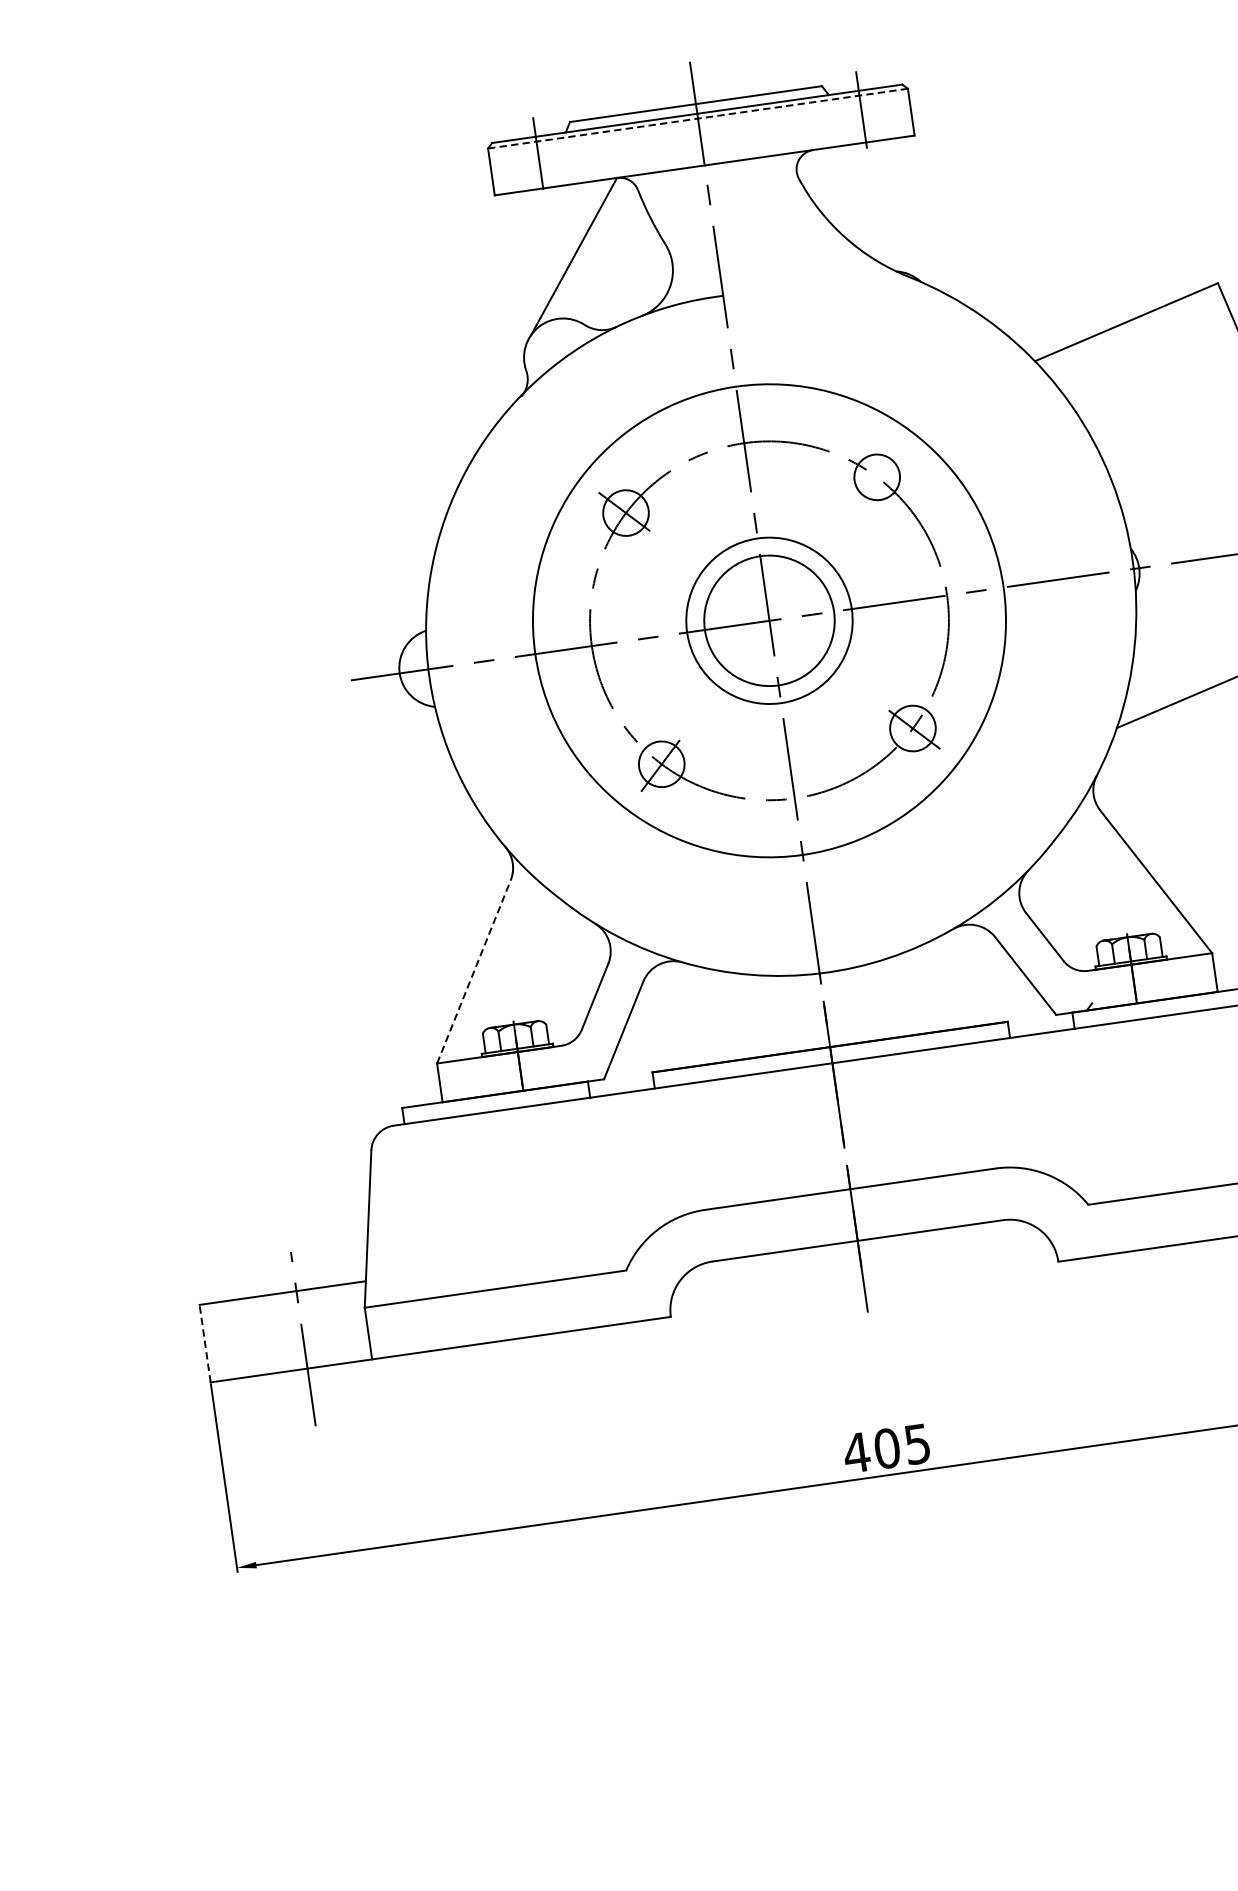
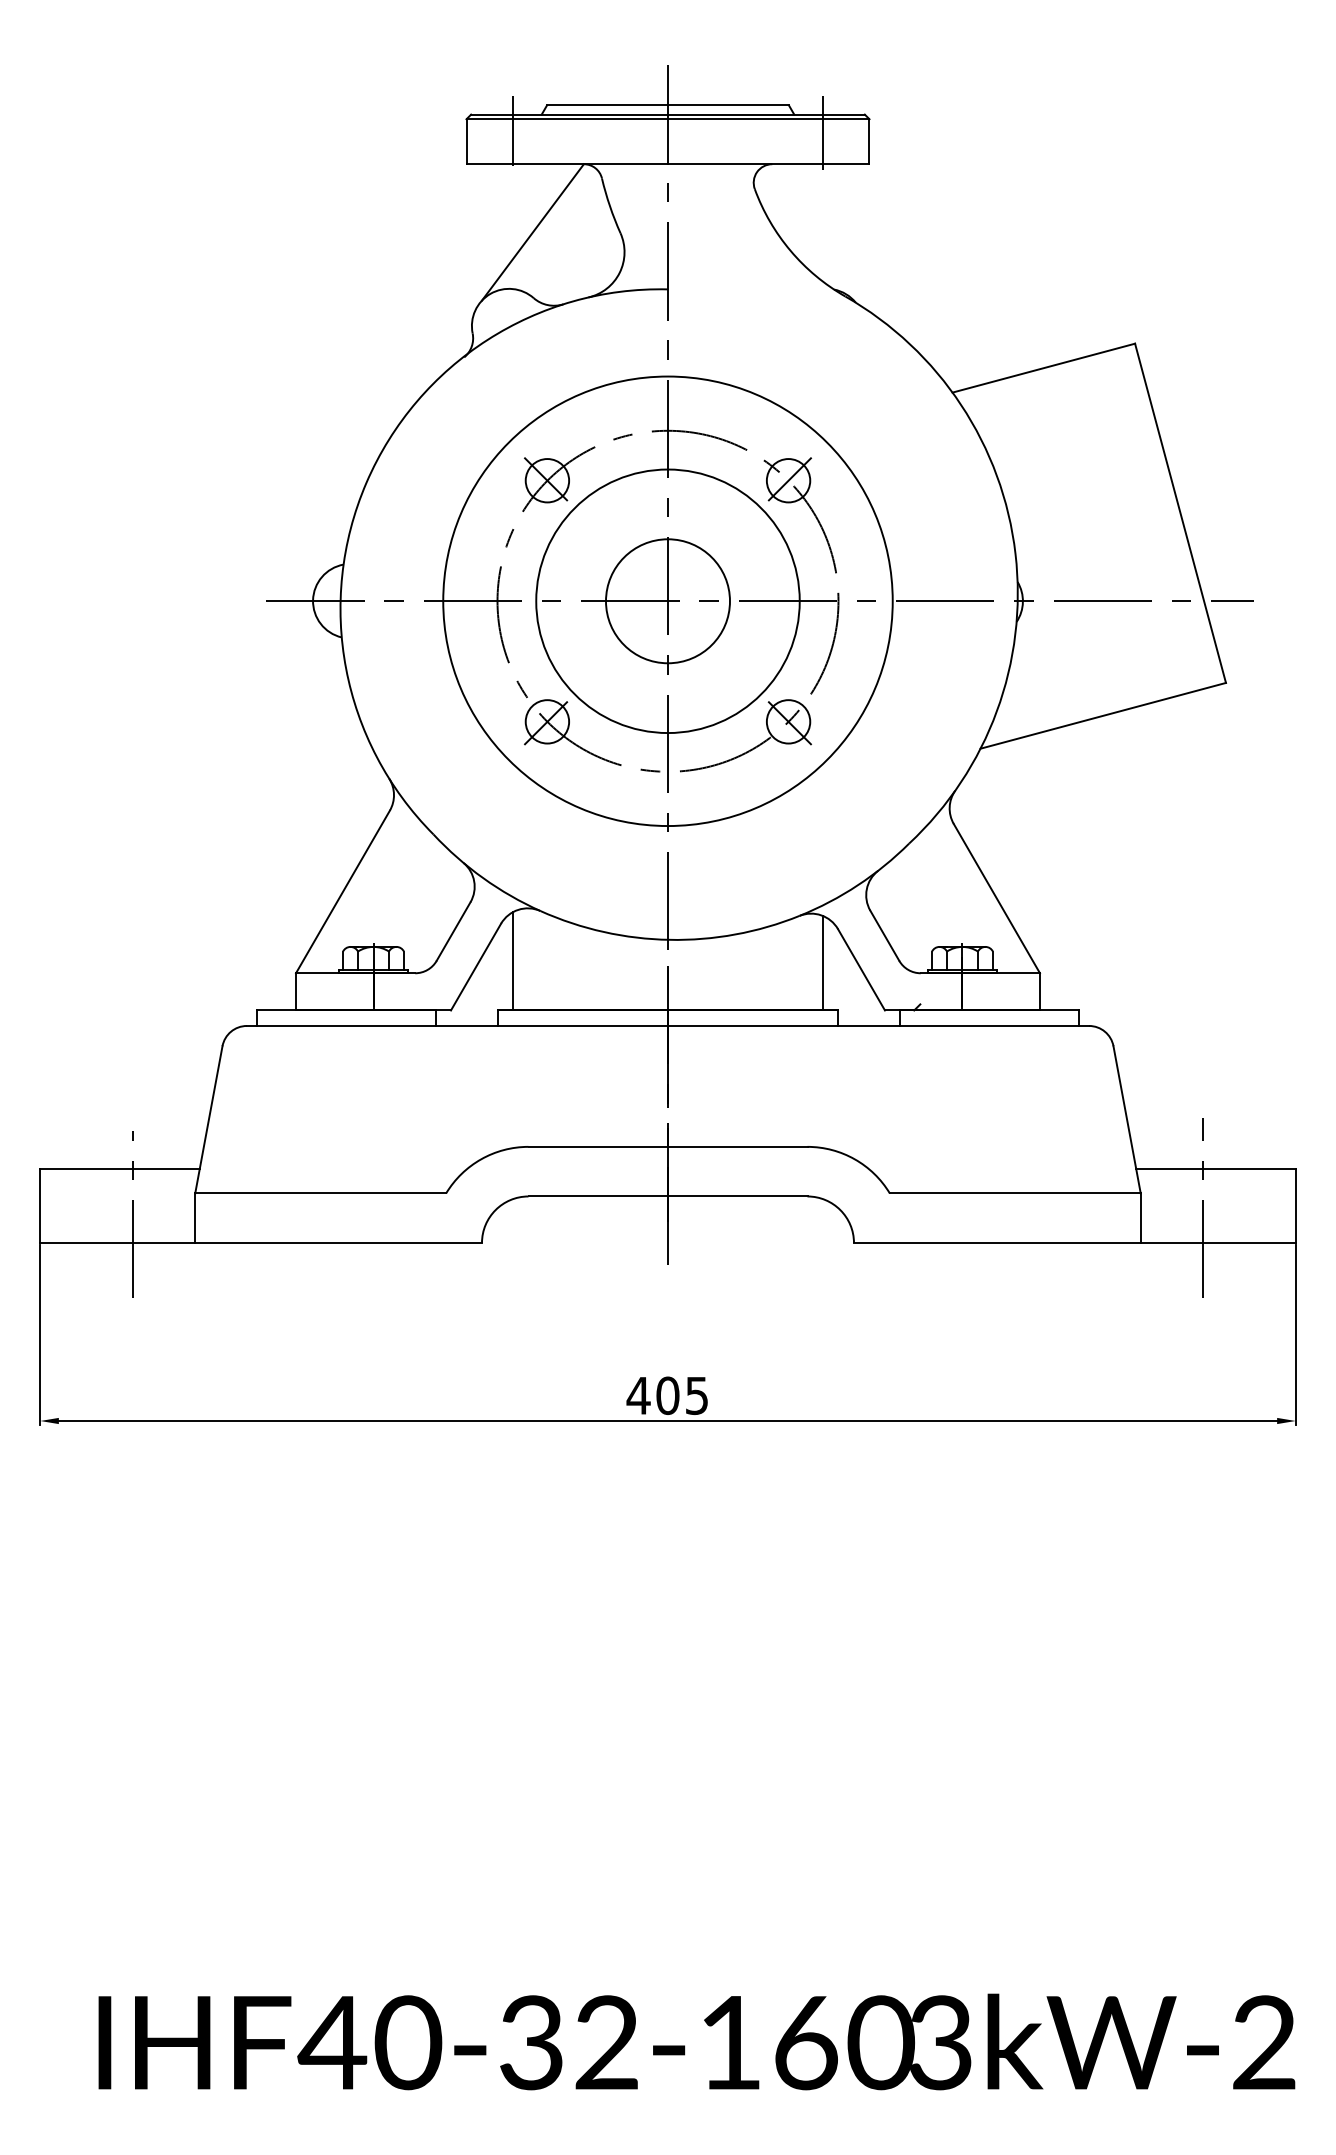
line: (698, 118) -> (668, 119), dashed -> solid
line: (878, 475) -> (789, 479), added
circle: (769, 621) -> (667, 601), size x1.67
line: (473, 972) -> (342, 892), dashed -> solid
line: (984, 974) -> (822, 962), added
line: (661, 1018) -> (513, 961), added
line: (205, 1343) -> (40, 1205), dashed -> solid

